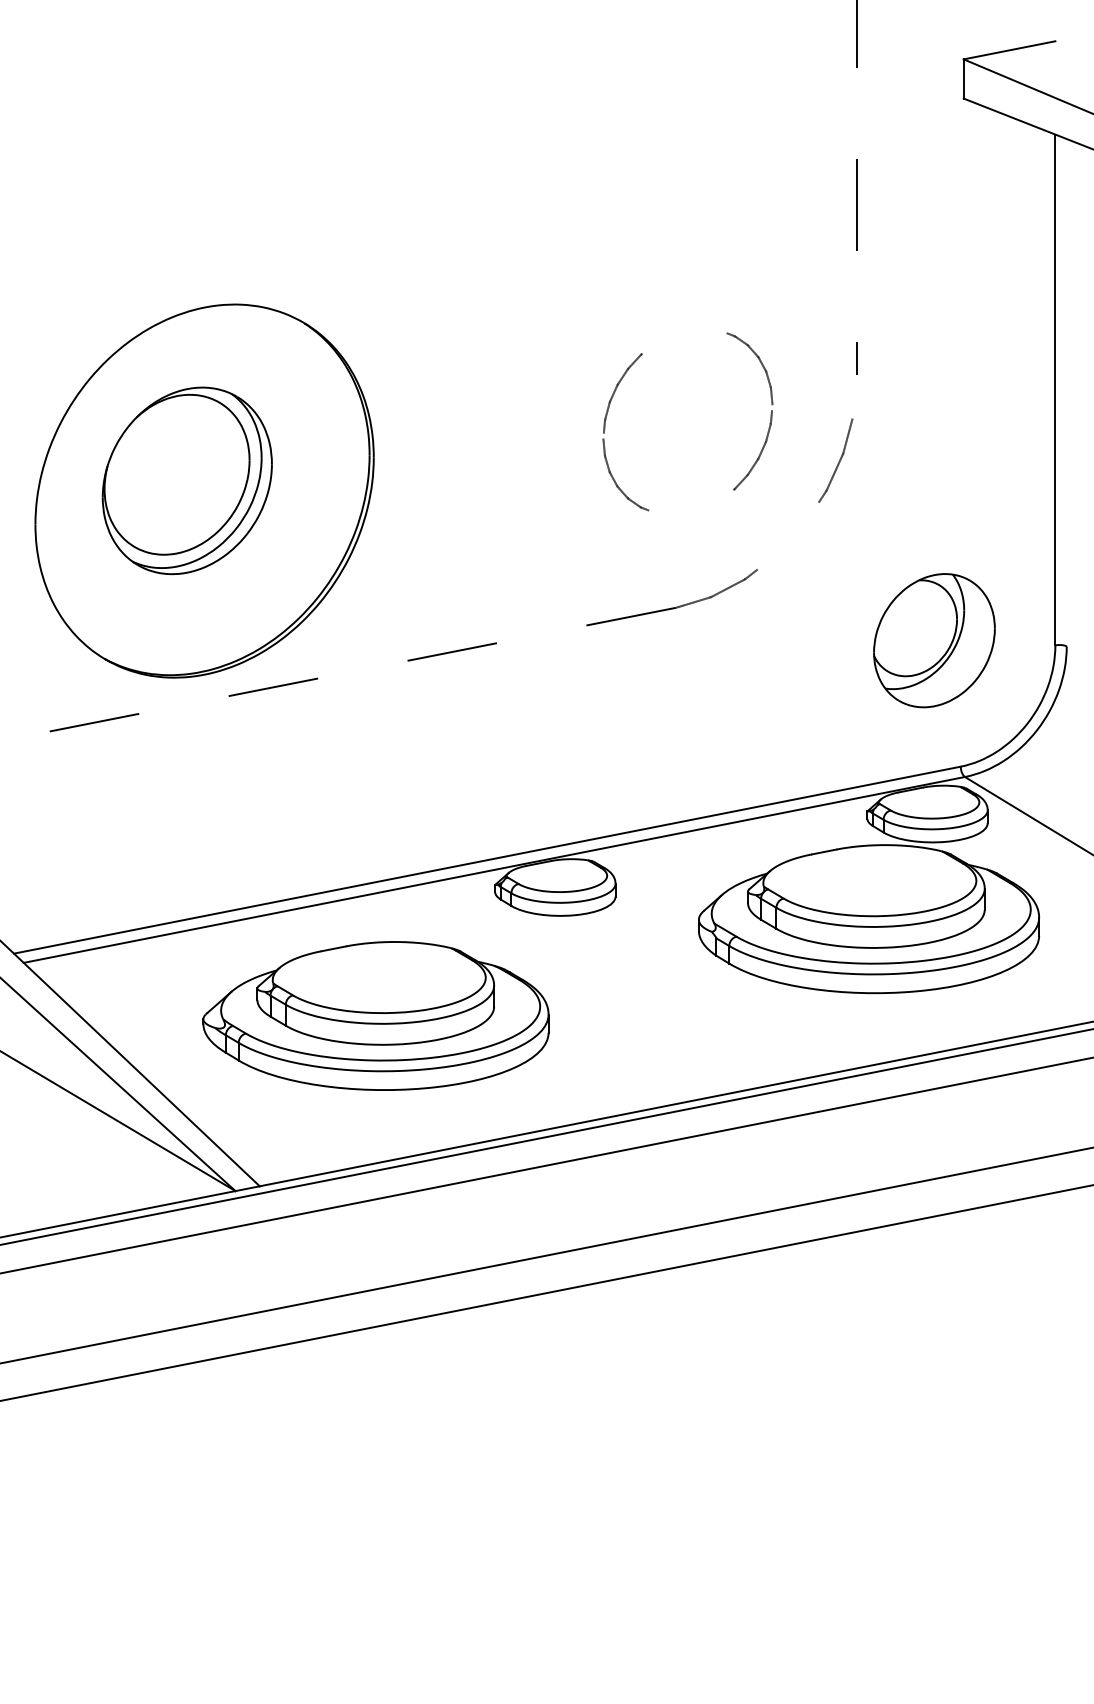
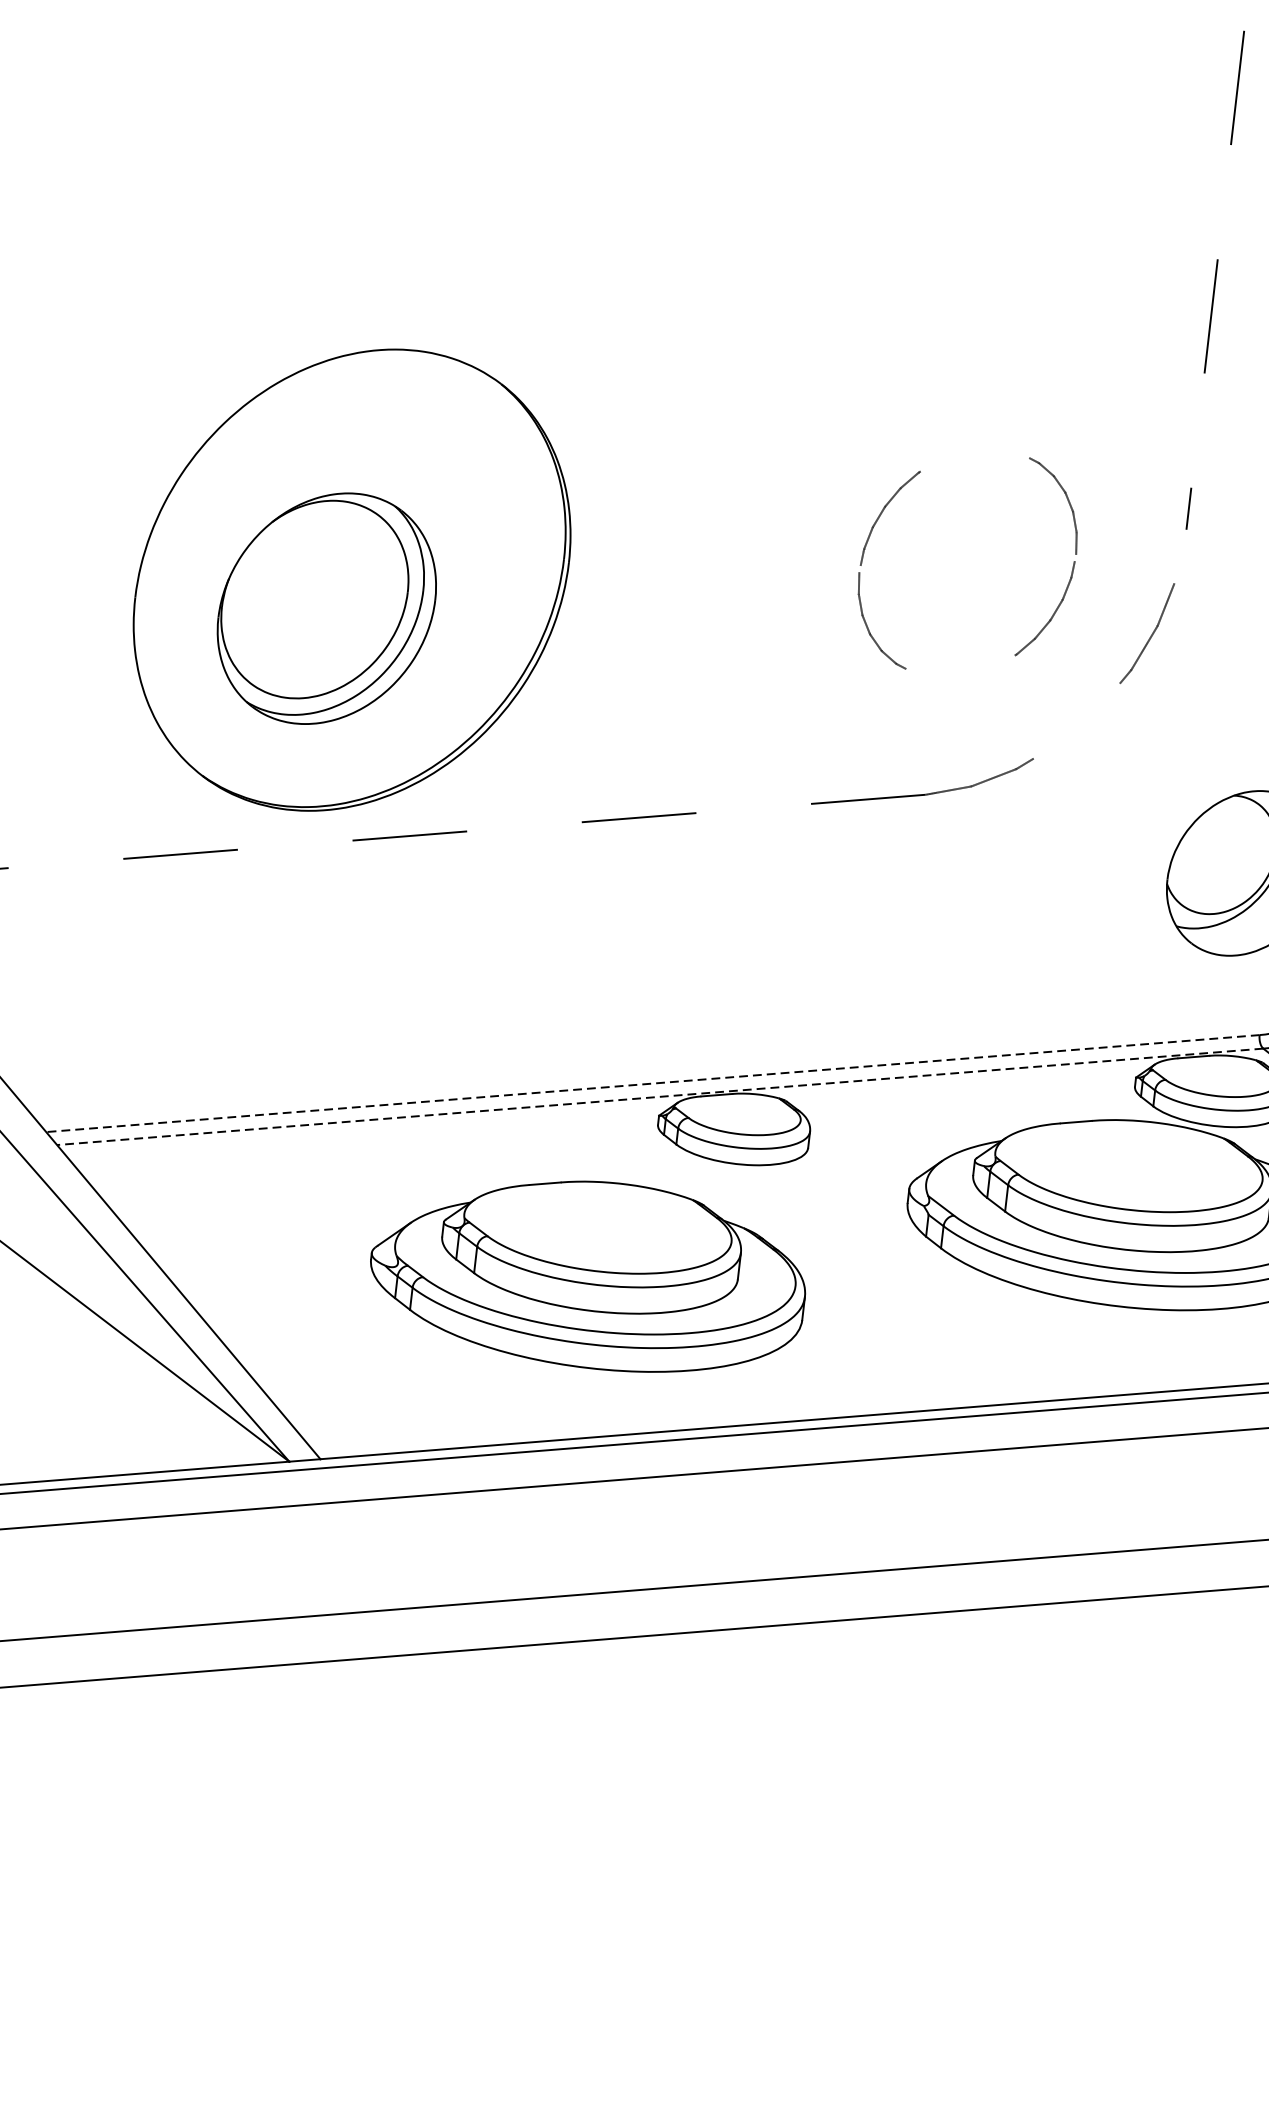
part: (186, 480) -> (325, 608), moved
line: (487, 860) -> (653, 1084), solid -> dashed
line: (494, 869) -> (660, 1096), solid -> dashed
part: (375, 1015) -> (587, 1273), moved

